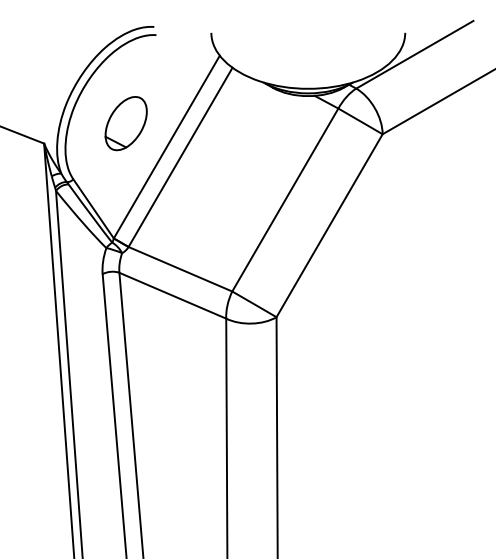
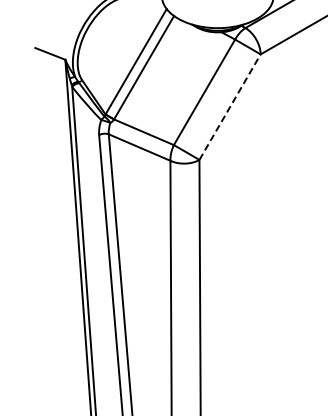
part: (125, 124) -> (112, 48), removed
line: (330, 224) -> (230, 106), solid -> dashed

